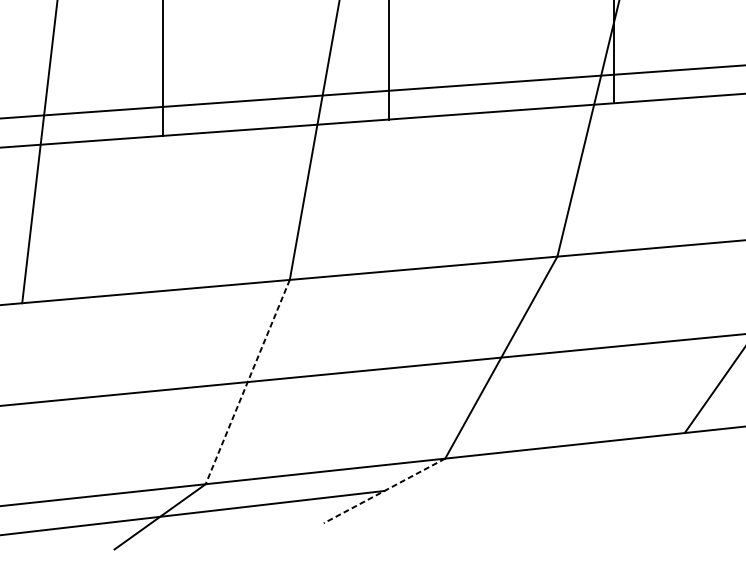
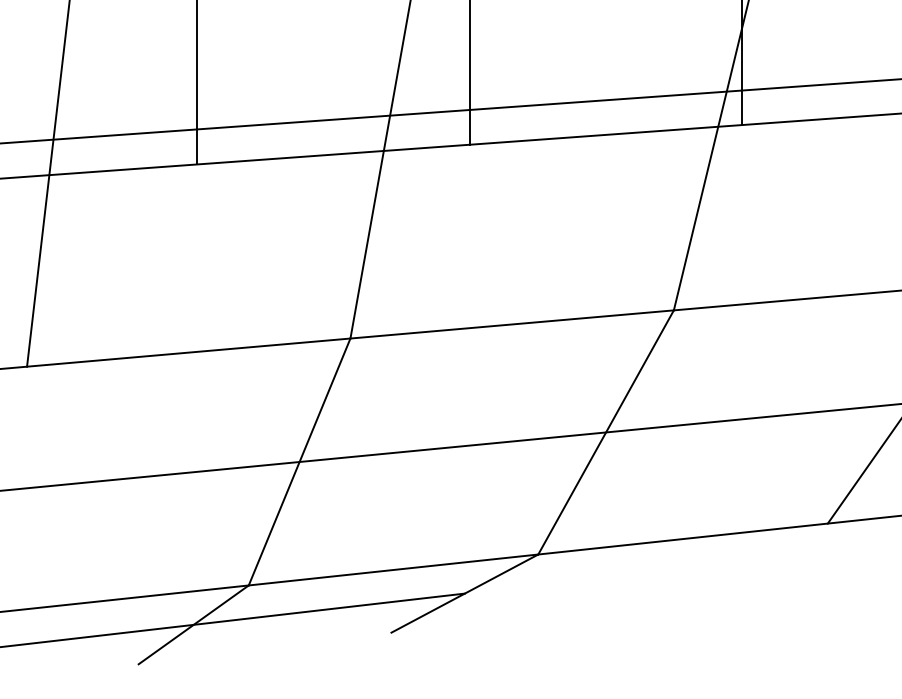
line: (247, 381) -> (299, 461), dashed -> solid
line: (384, 490) -> (464, 593), dashed -> solid

